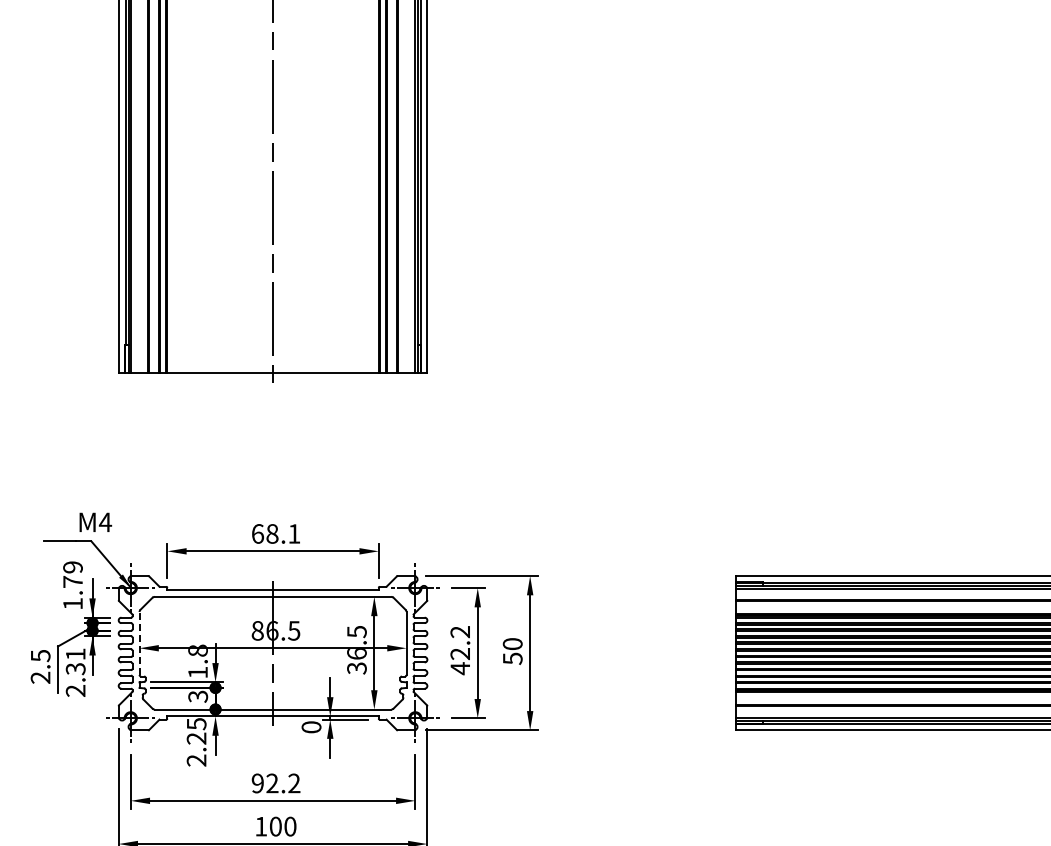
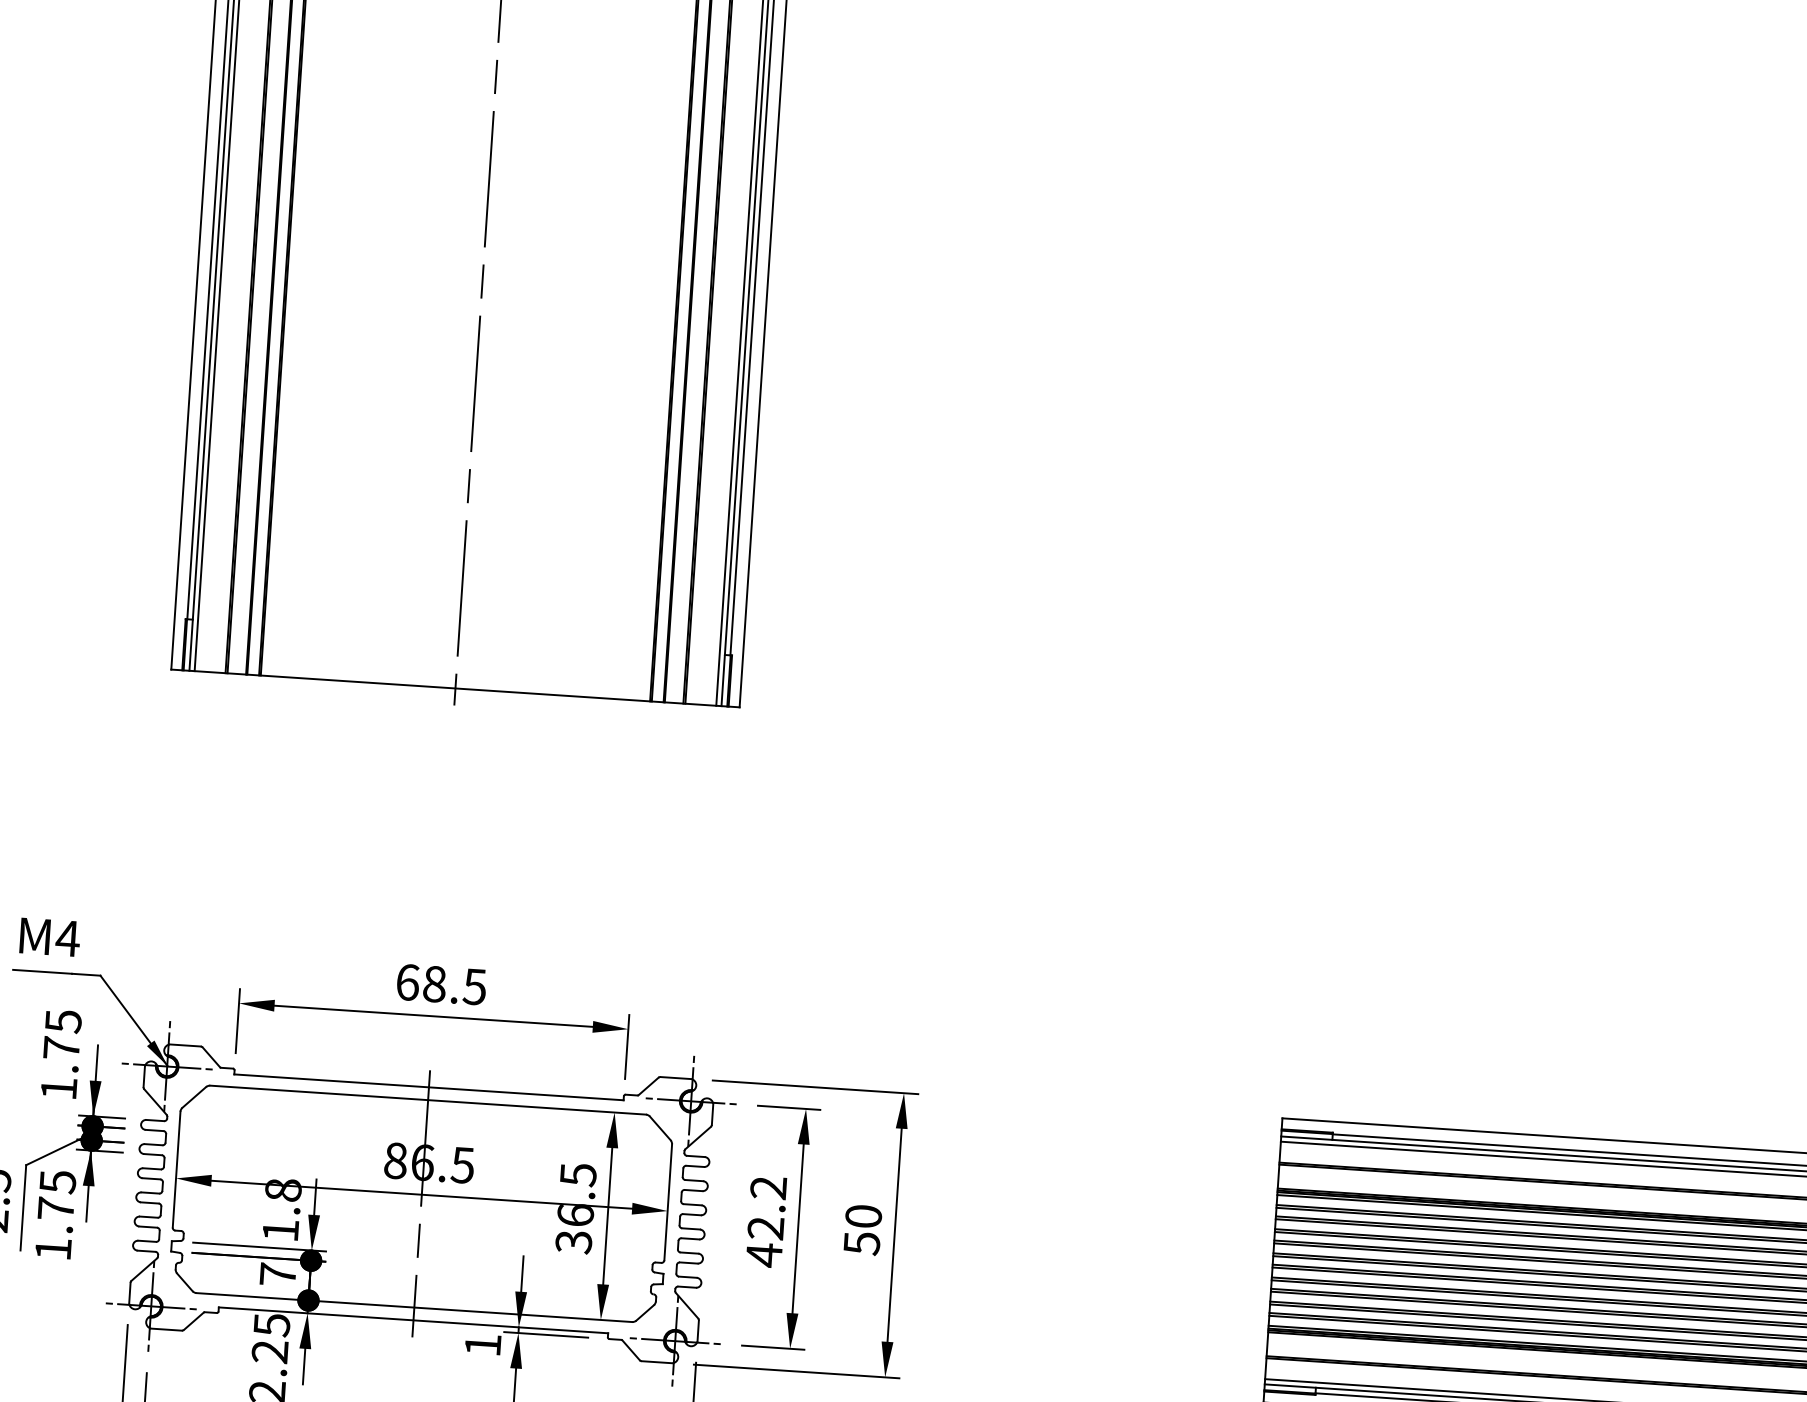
text: (95, 521) -> (49, 935), moved
text: (294, 533) -> (475, 986), 68.1 -> 68.5
text: (72, 567) -> (62, 1021), 1.79 -> 1.75
line: (139, 643) -> (176, 1169), dashed -> solid
text: (75, 672) -> (55, 1215), 2.31 -> 1.75
text: (198, 696) -> (278, 1274), 3 -> 7
text: (311, 727) -> (482, 1345), 0 -> 1

